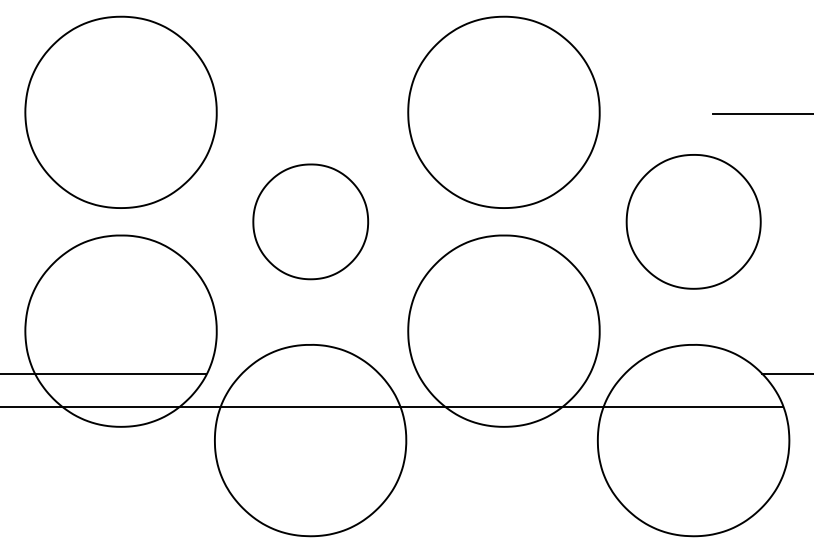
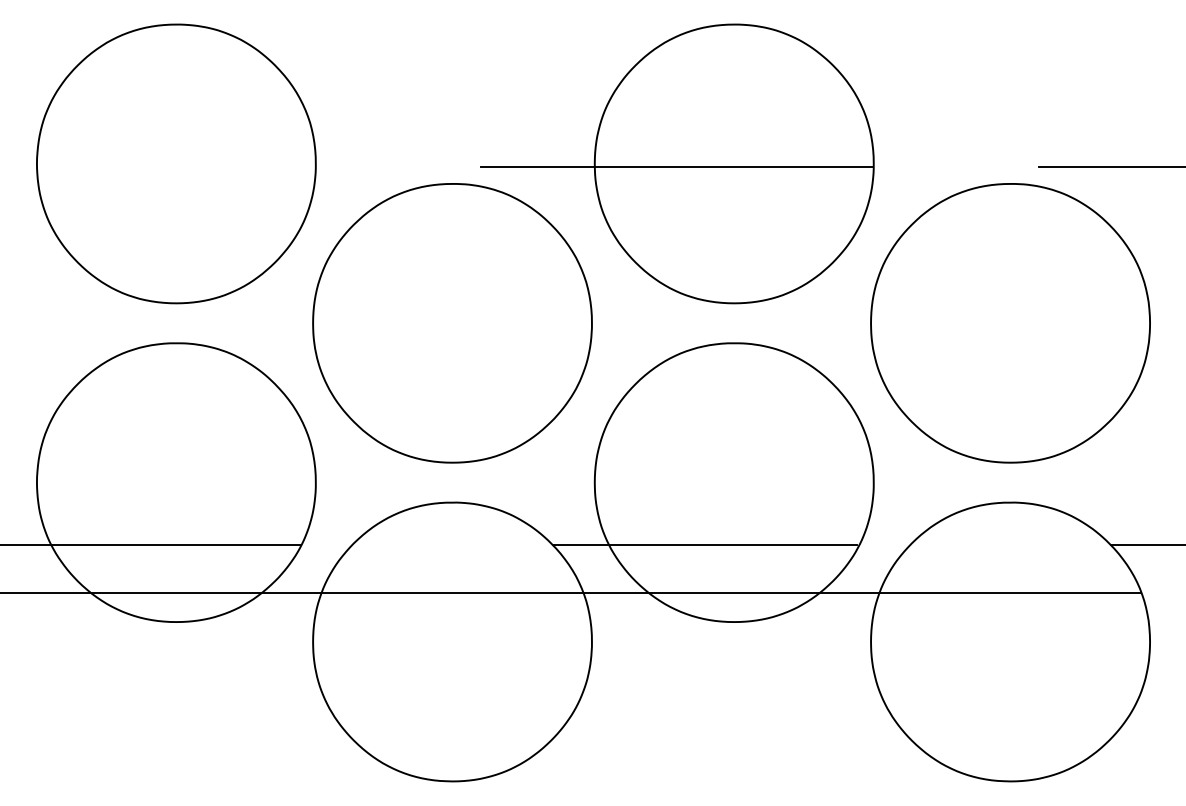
line: (464, 114) -> (676, 166), added
part: (310, 221) -> (452, 322), size x1.67
part: (693, 221) -> (1010, 322), size x1.43
line: (483, 374) -> (704, 545), added

